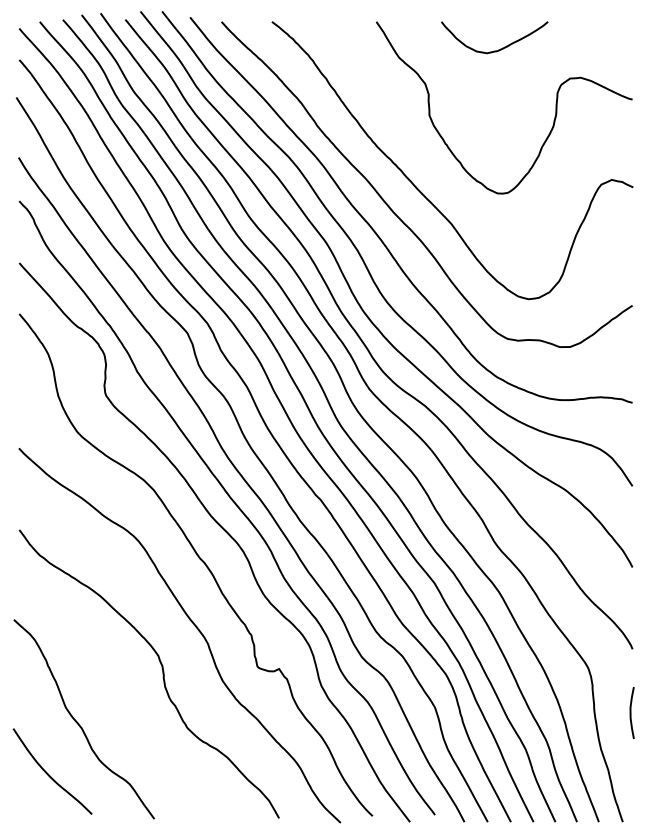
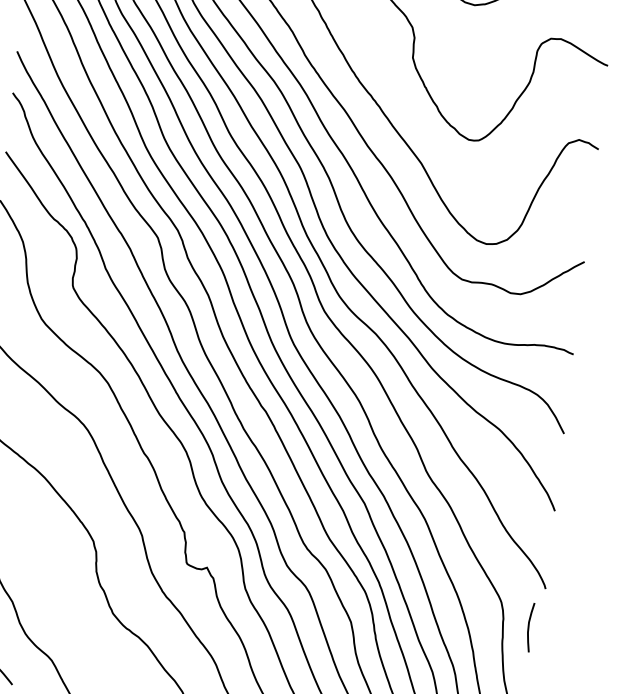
curve: (631, 712) -> (529, 626), moved

